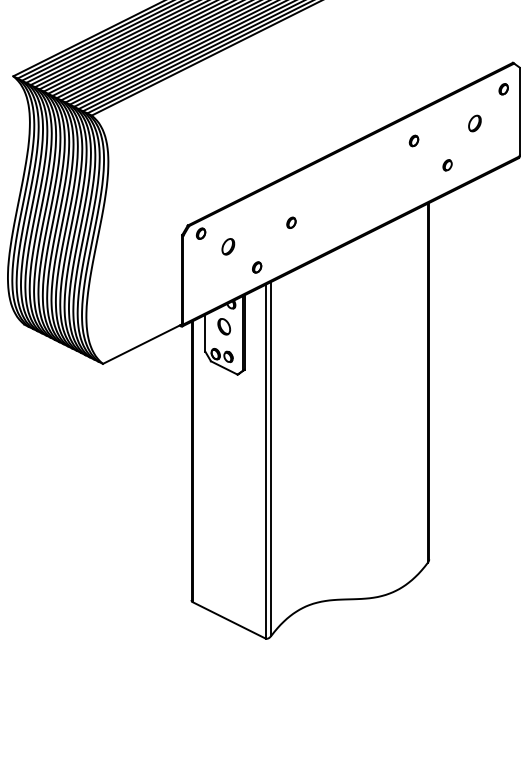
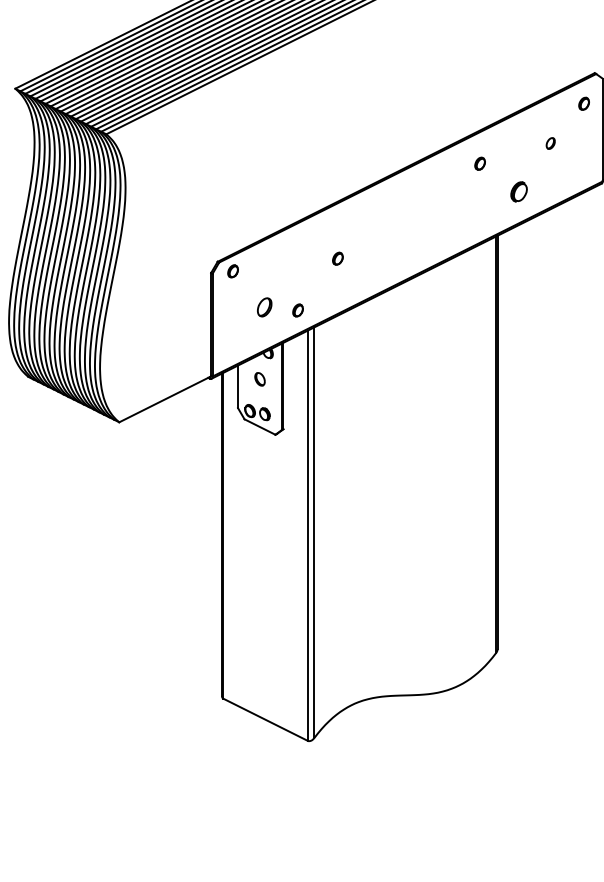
part: (474, 123) -> (550, 143), size x0.6
part: (447, 165) -> (518, 192), size x1.6
part: (228, 246) -> (264, 307), moved
part: (224, 326) -> (260, 378), size x0.7

